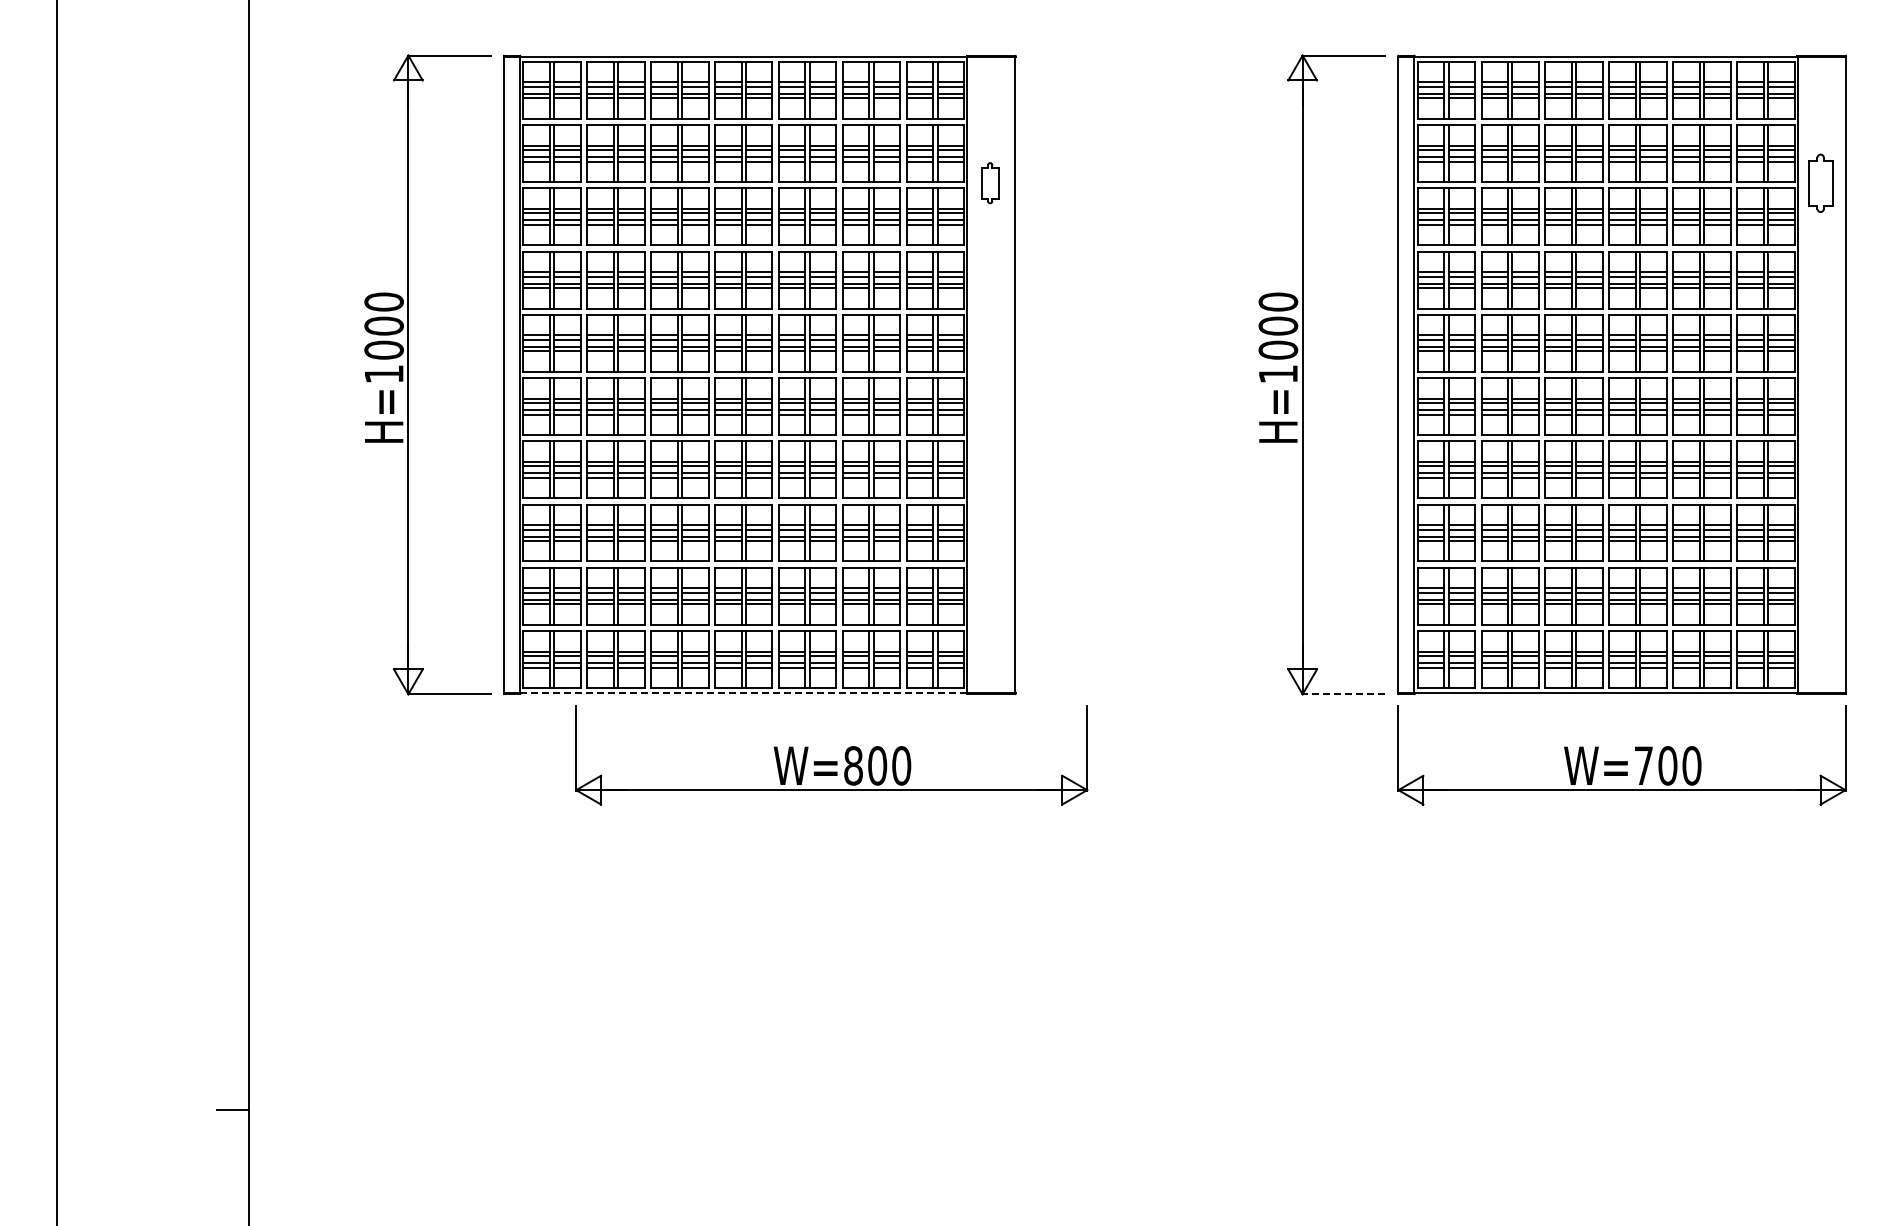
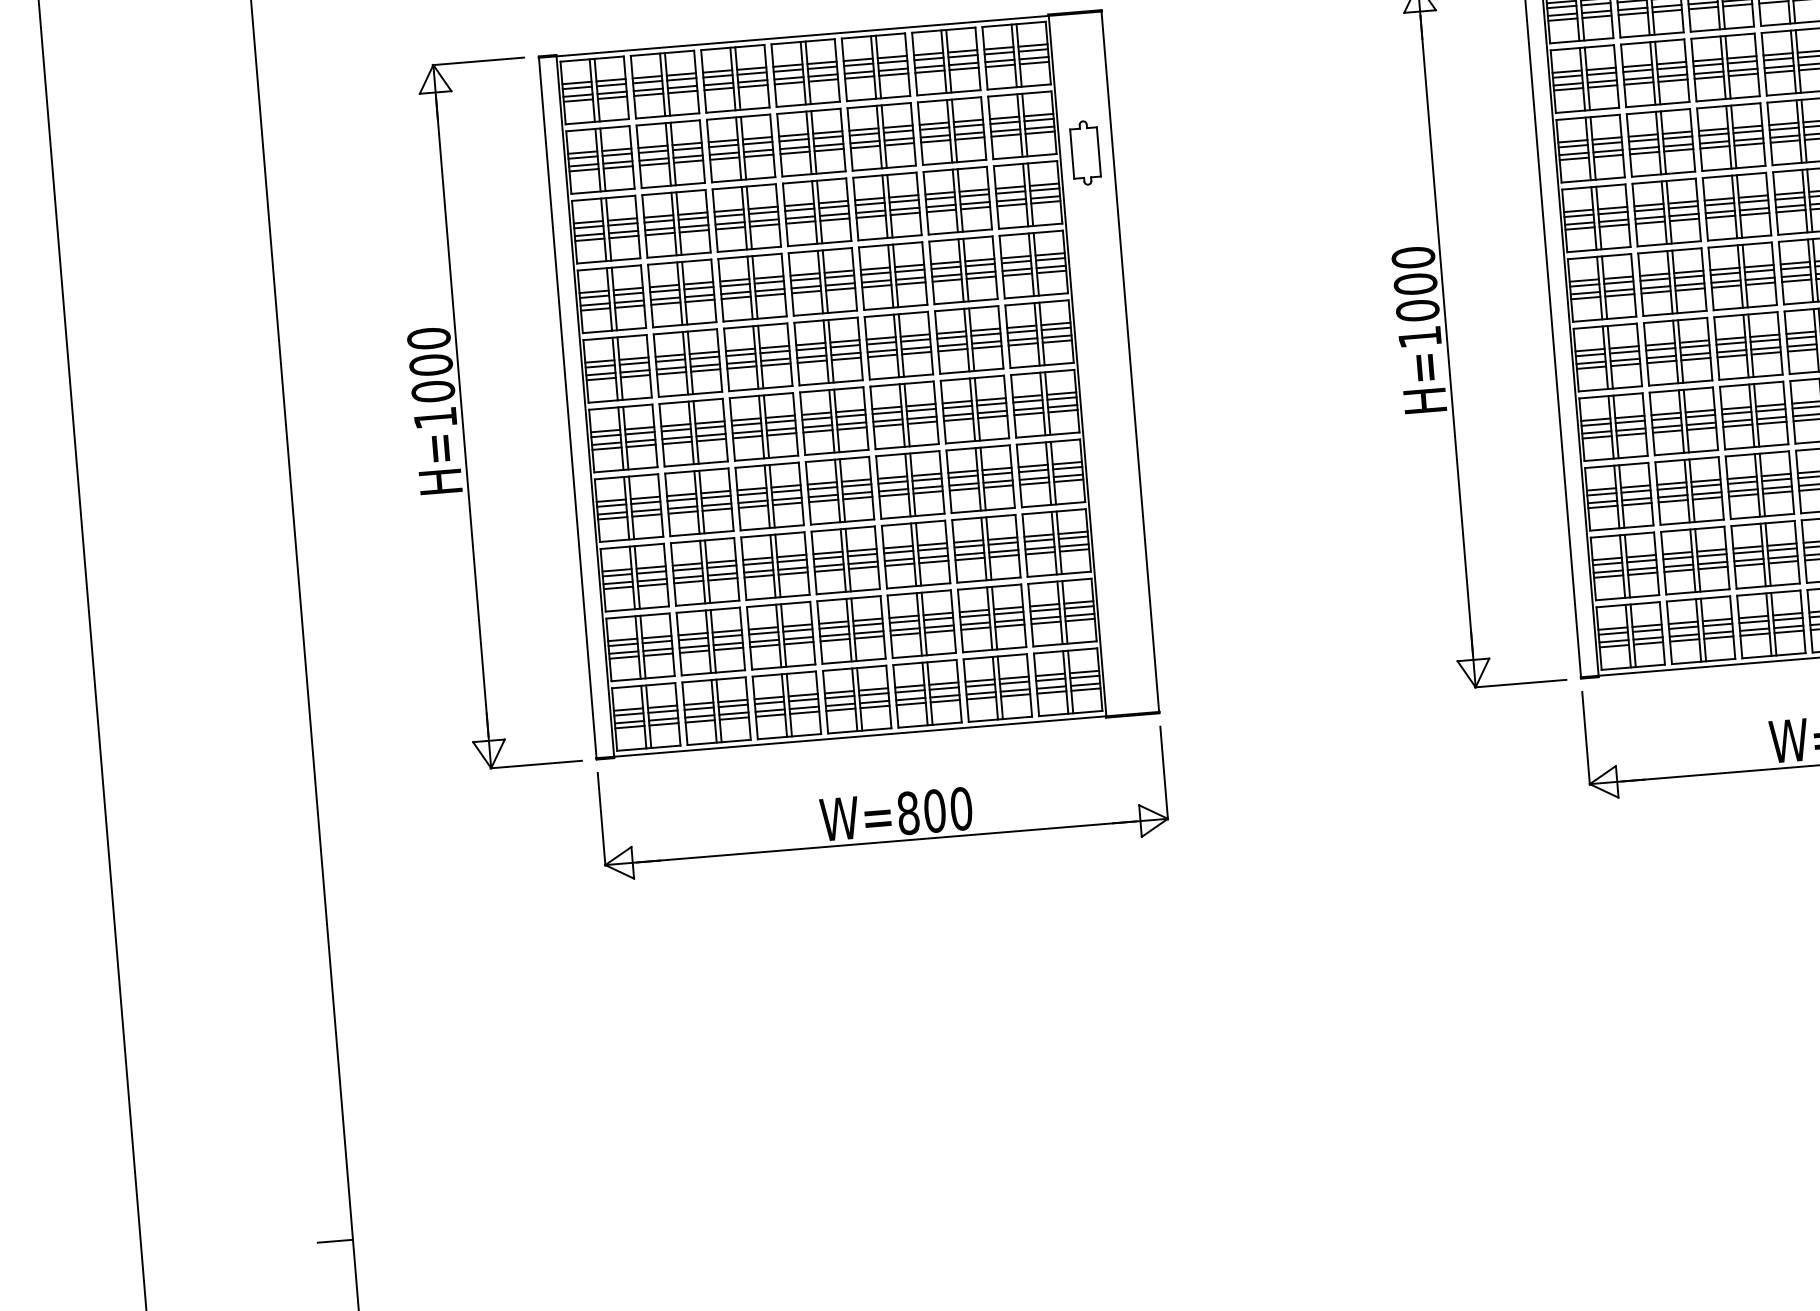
part: (989, 182) -> (1084, 152), size x1.43
line: (743, 693) -> (860, 737), dashed -> solid
line: (1343, 694) -> (1520, 683), dashed -> solid
part: (831, 755) -> (883, 803), moved

